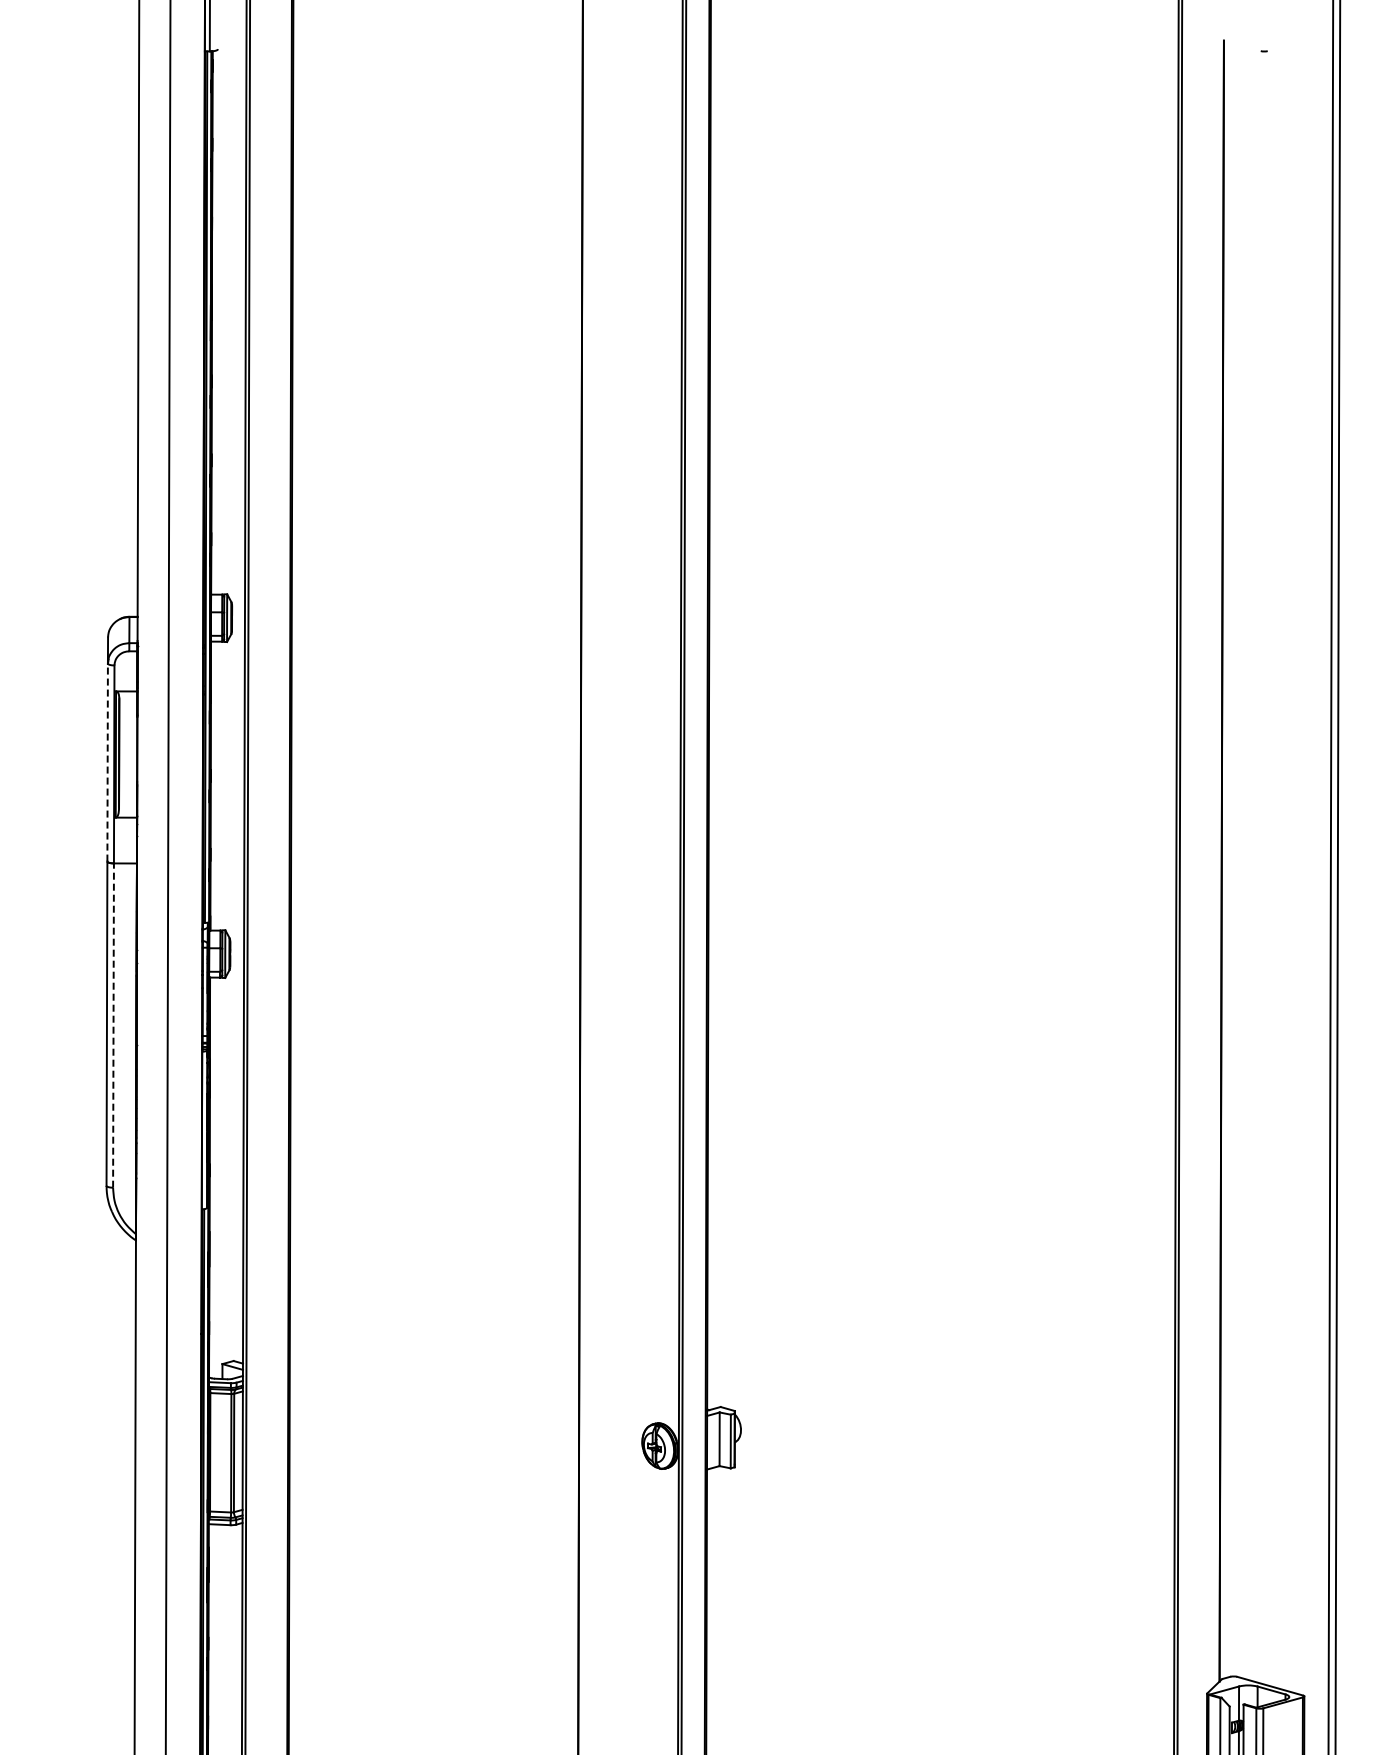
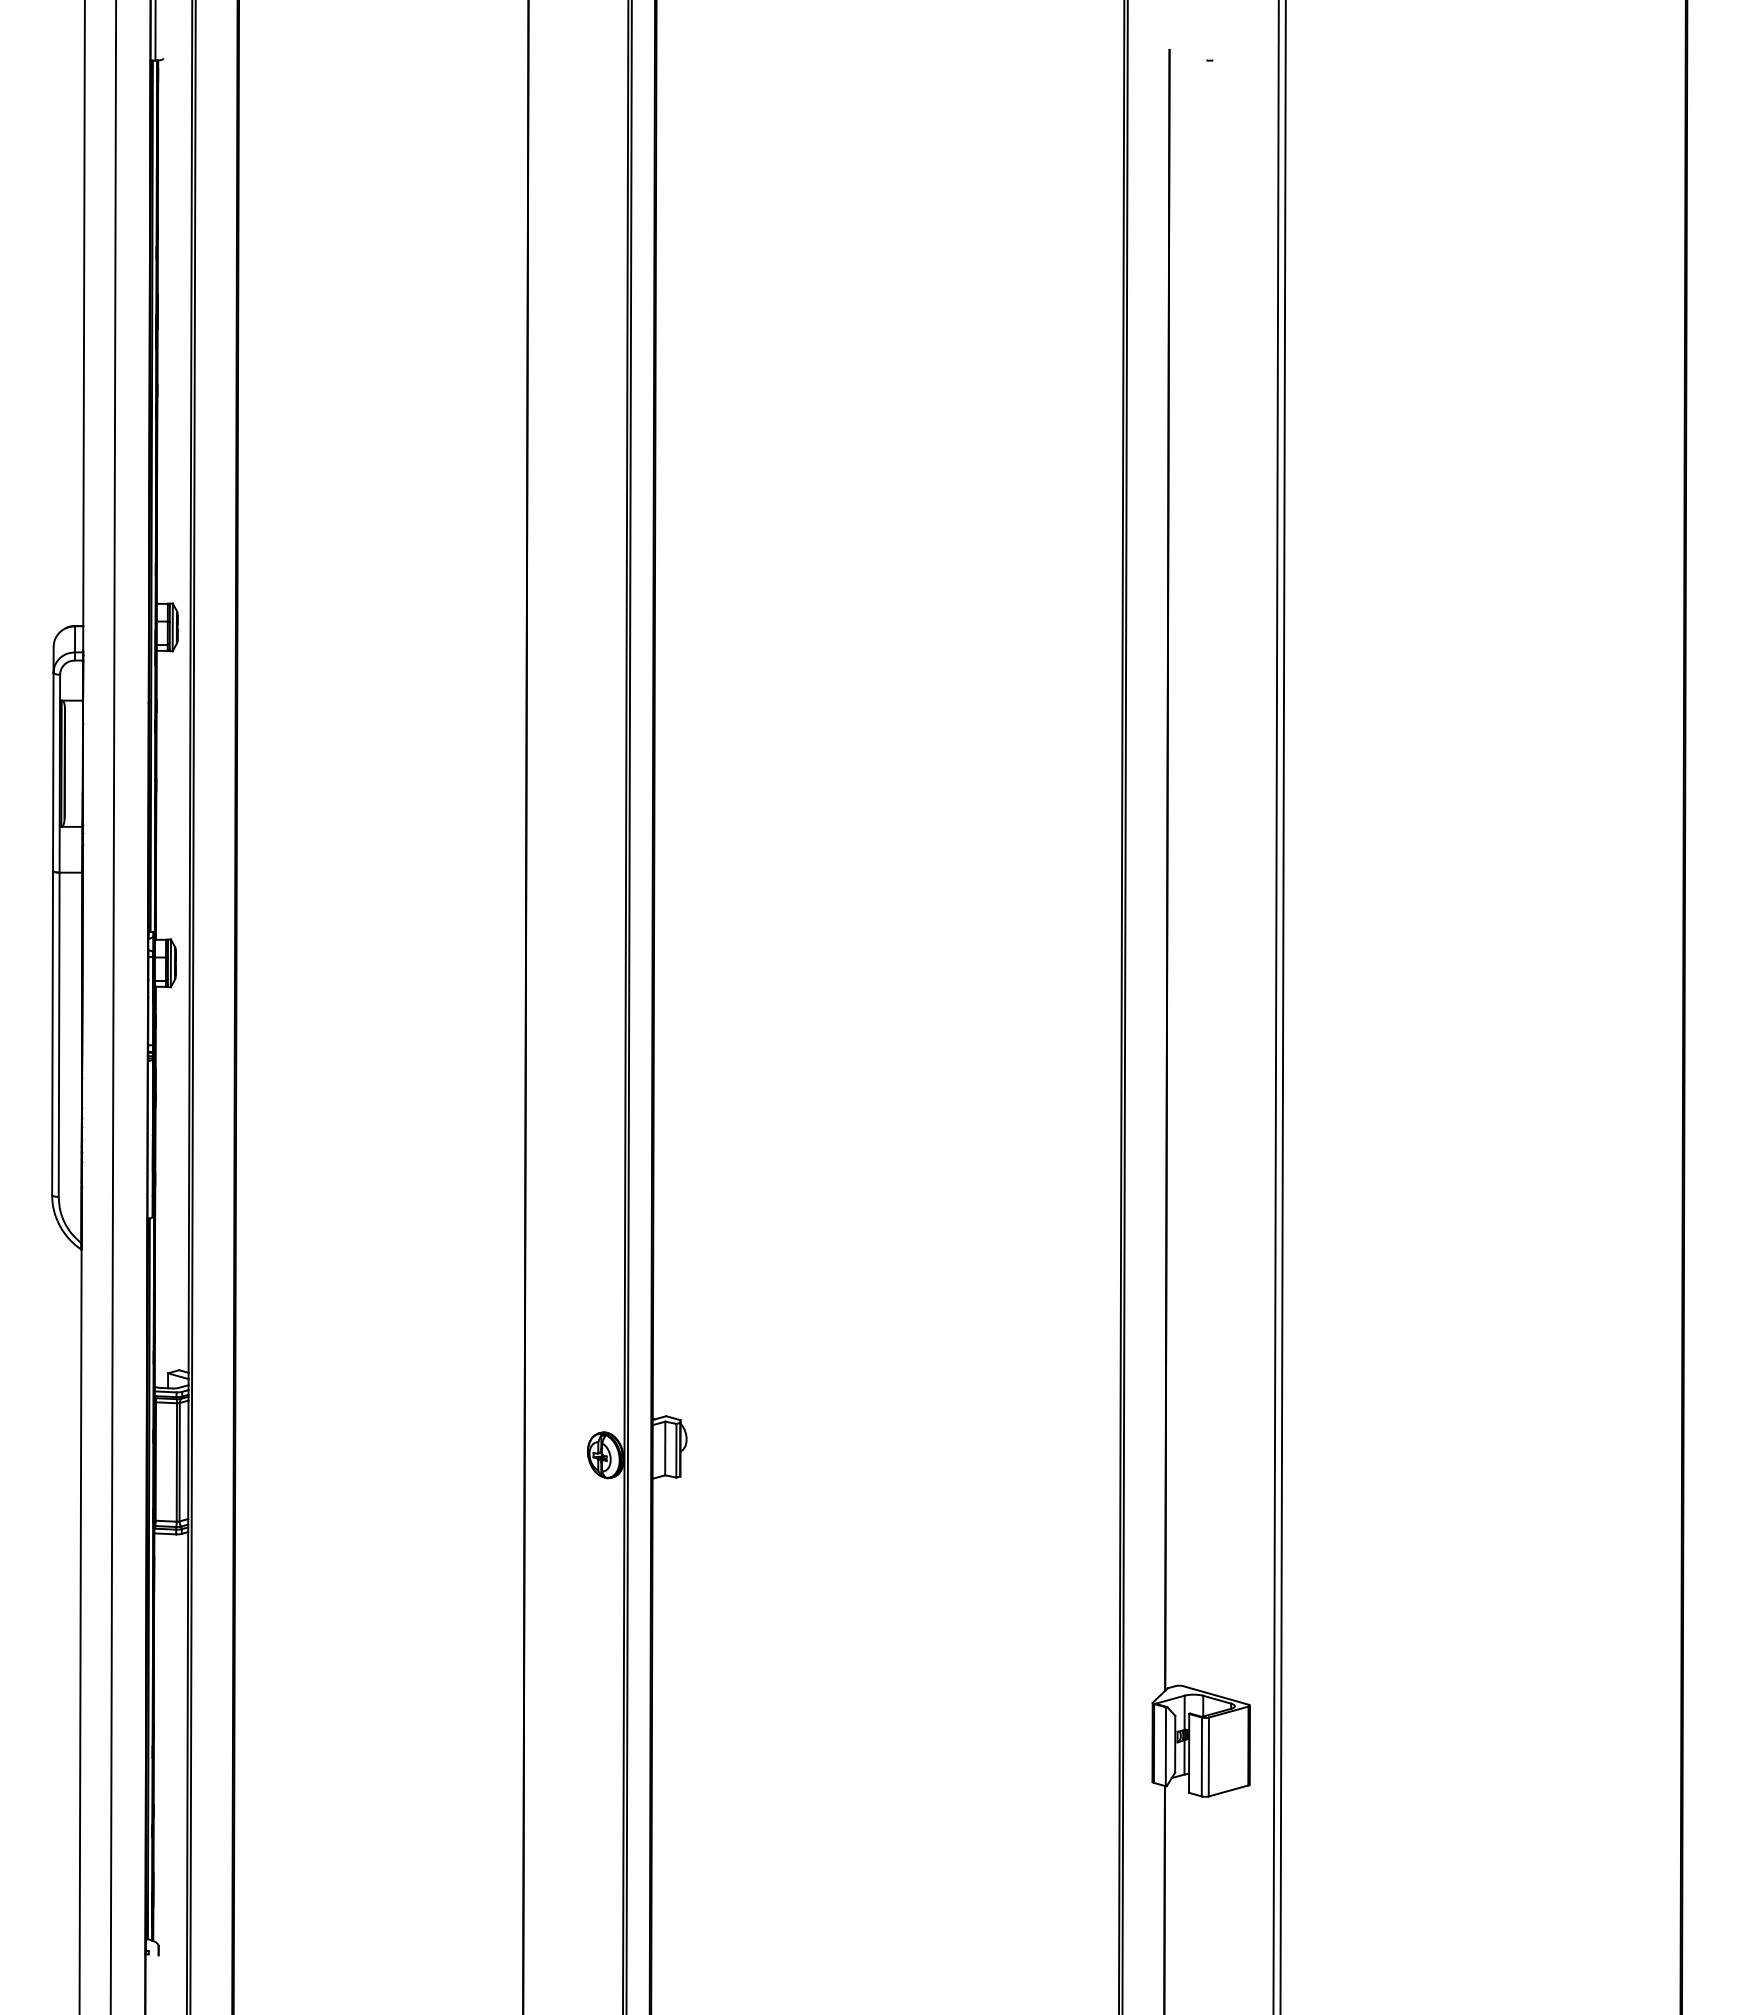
line: (107, 762) -> (53, 771), dashed -> solid
line: (113, 1025) -> (59, 1034), dashed -> solid

